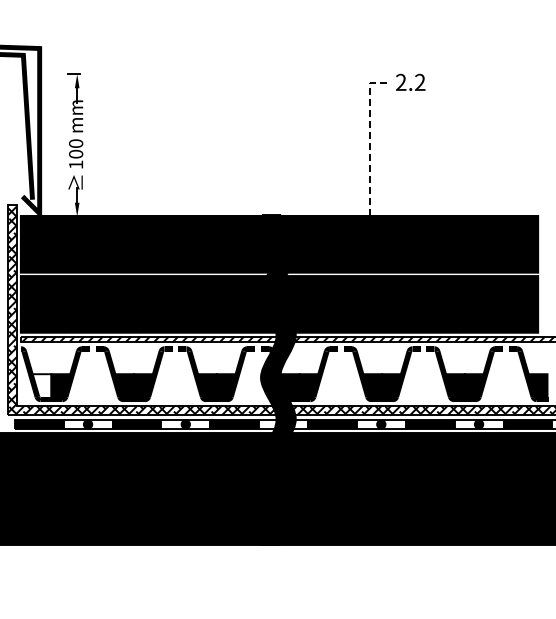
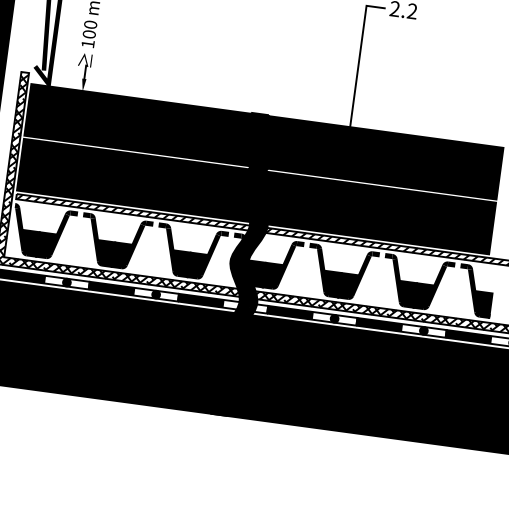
line: (370, 138) -> (360, 56), dashed -> solid
fill: (40, 386) -> (28, 242), added

